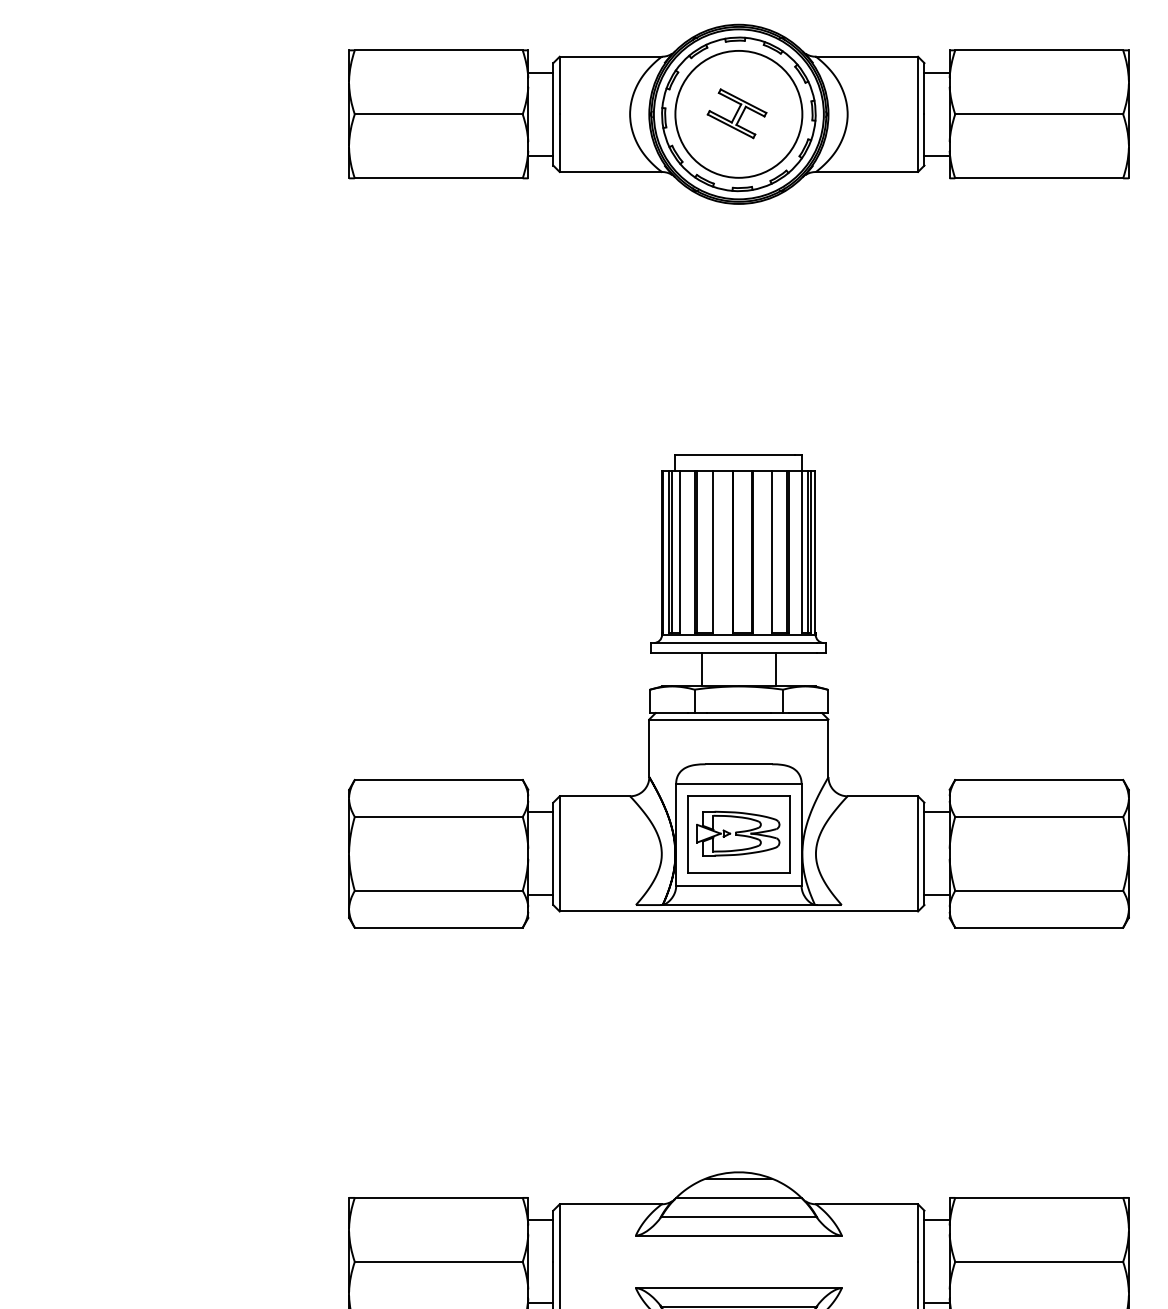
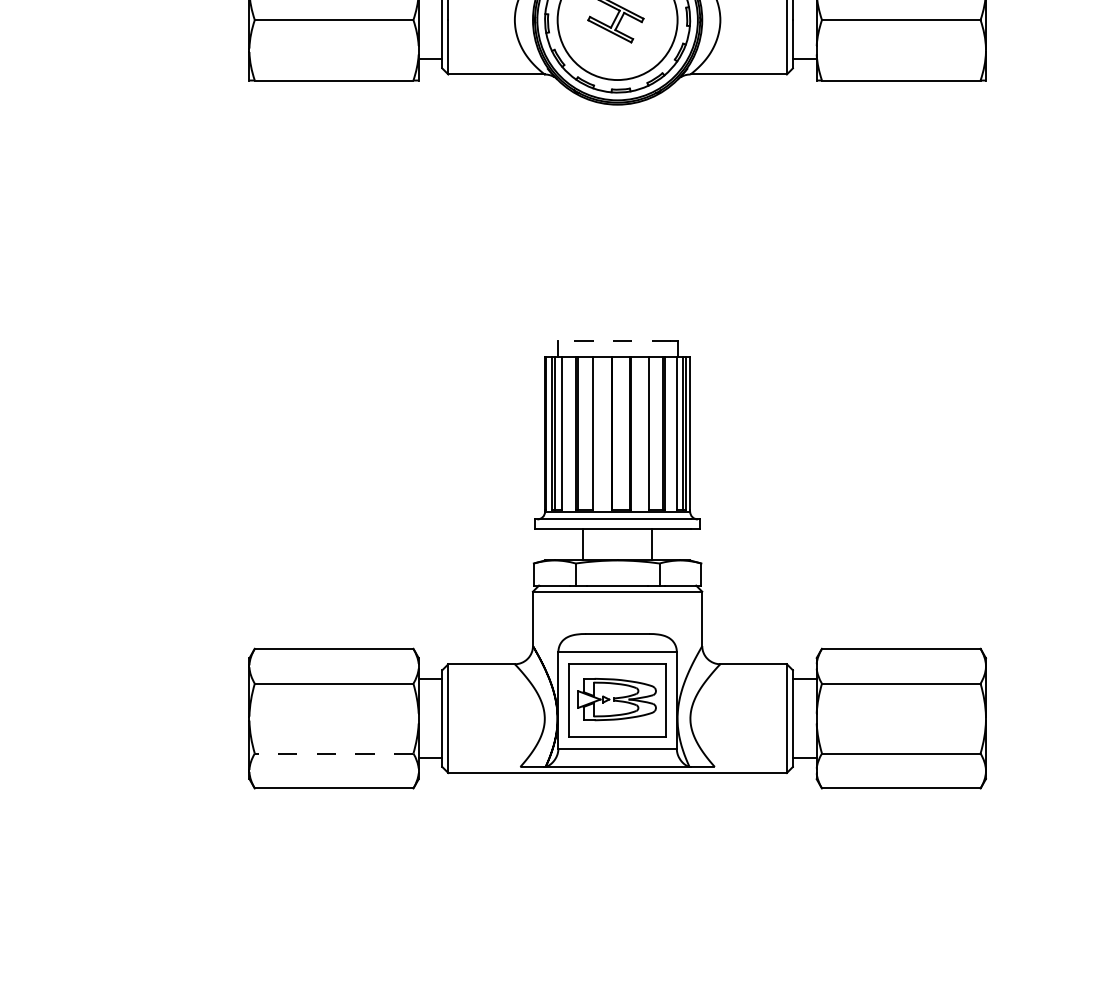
line: (735, 454) -> (614, 341), solid -> dashed
line: (438, 890) -> (333, 753), solid -> dashed

